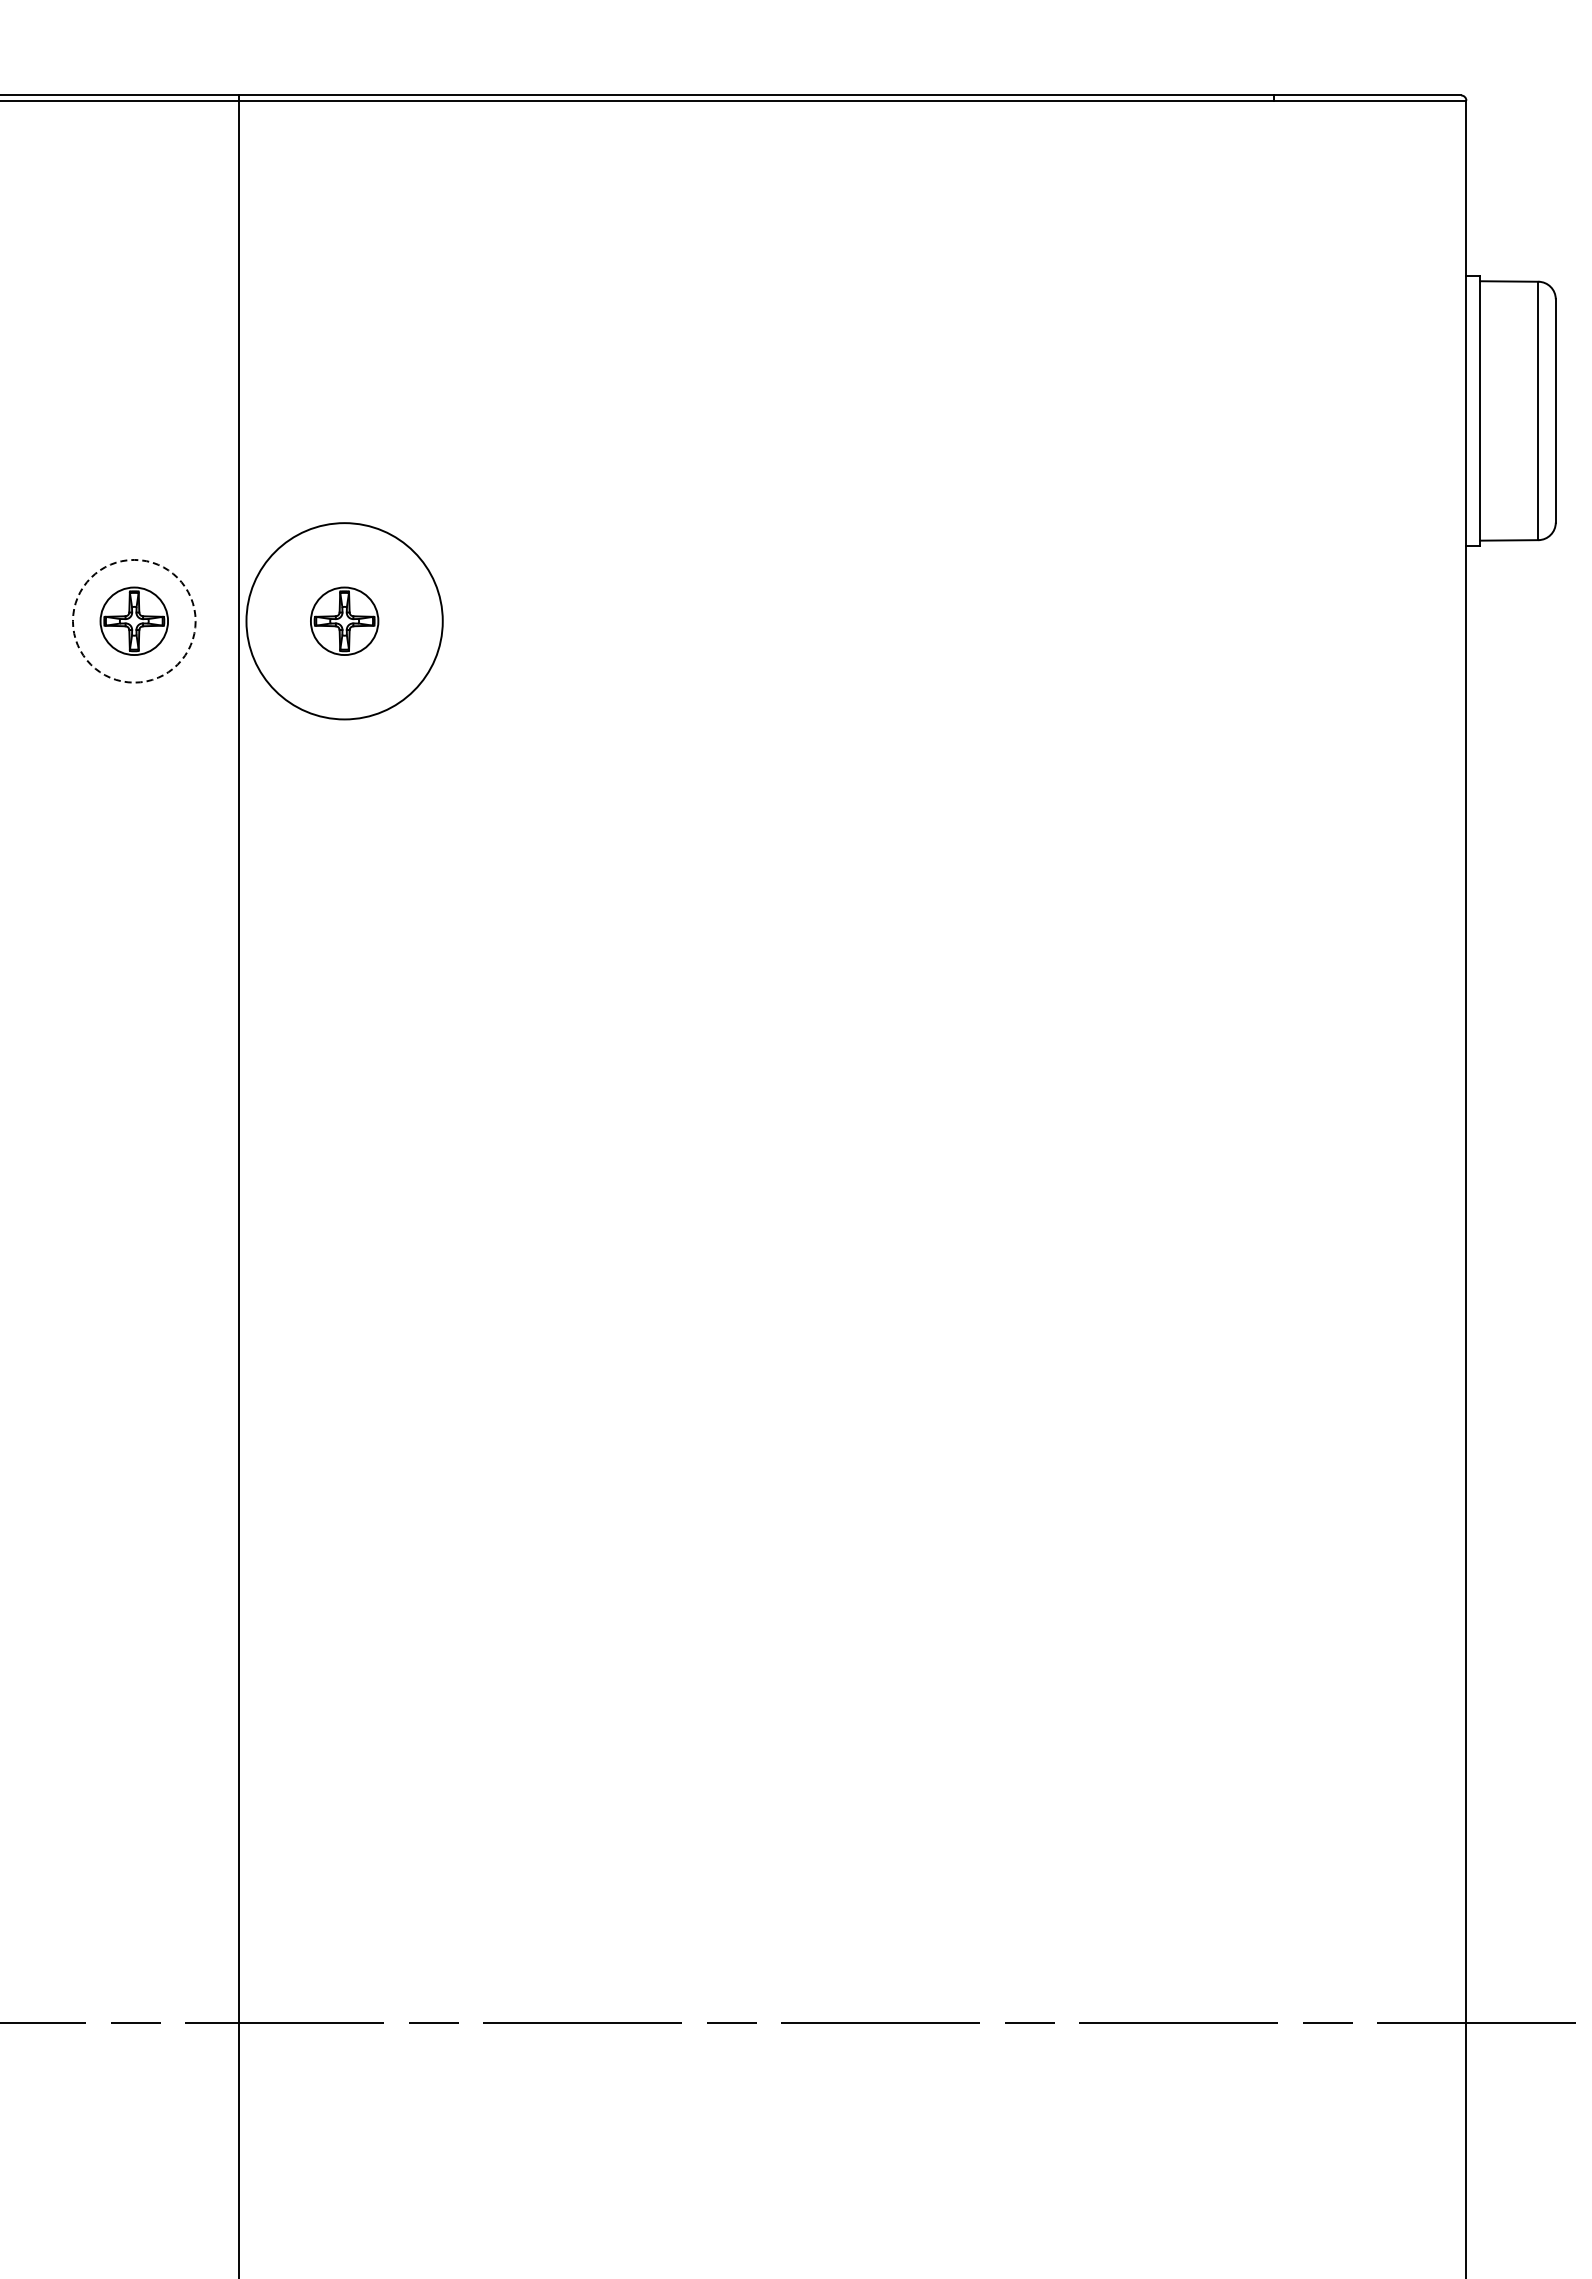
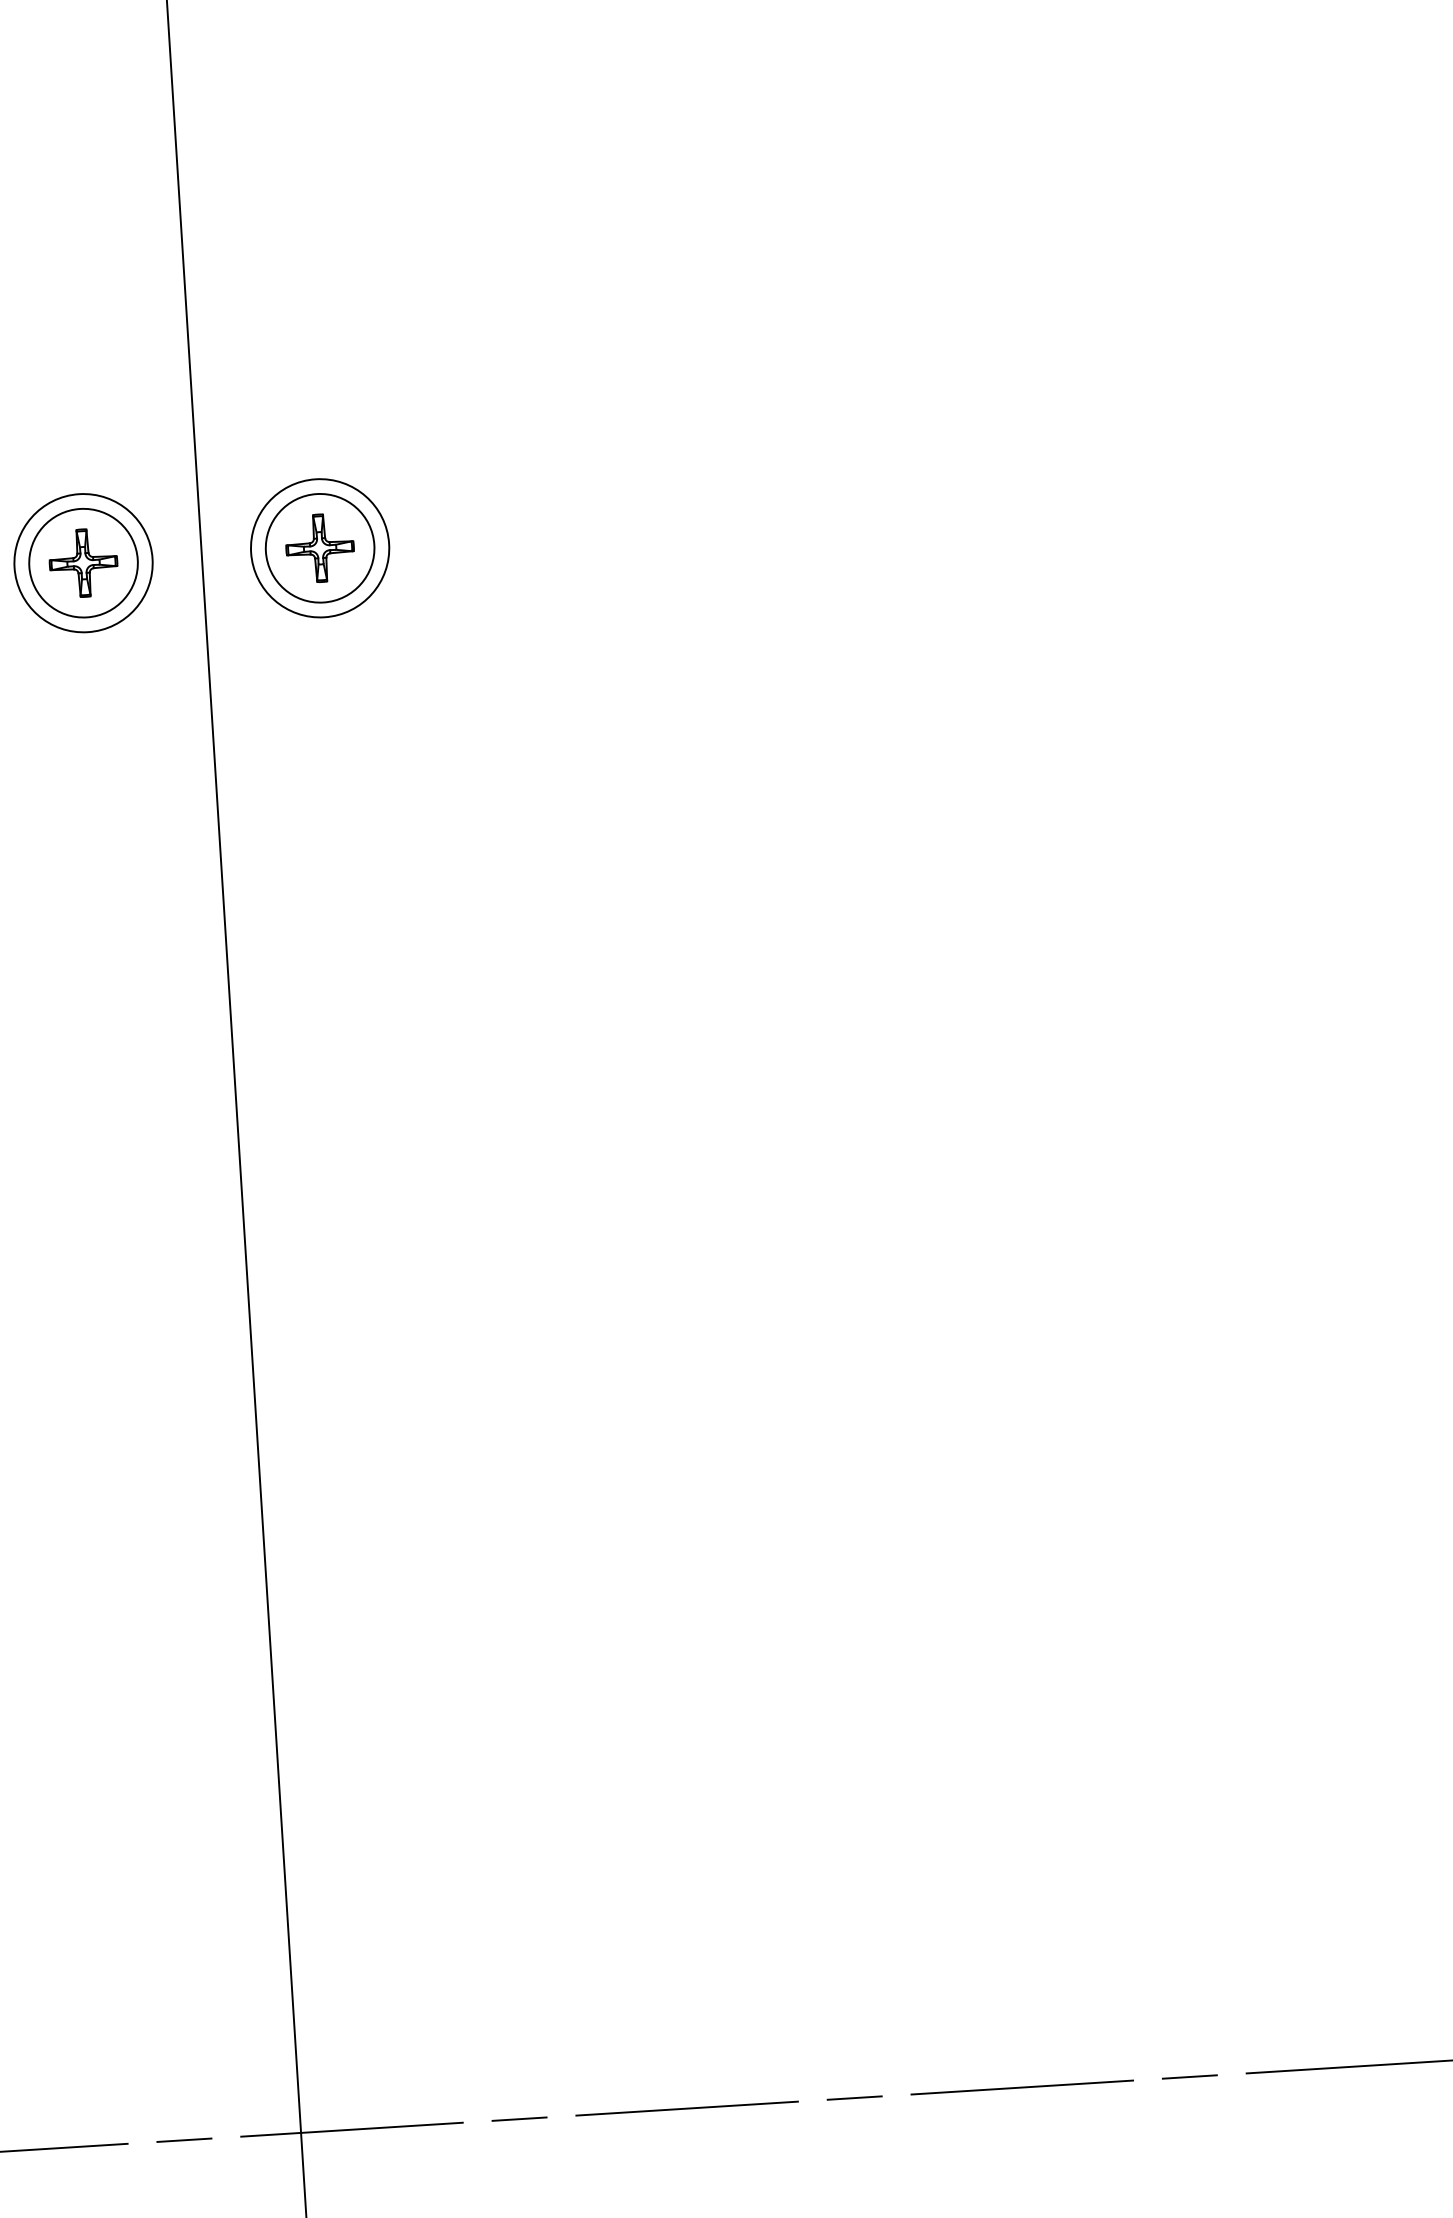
circle: (133, 620) -> (82, 562), dashed -> solid
circle: (344, 620) -> (319, 547), size x0.62
circle: (134, 621) -> (83, 563), size x1.43
circle: (344, 621) -> (319, 548), size x1.43

